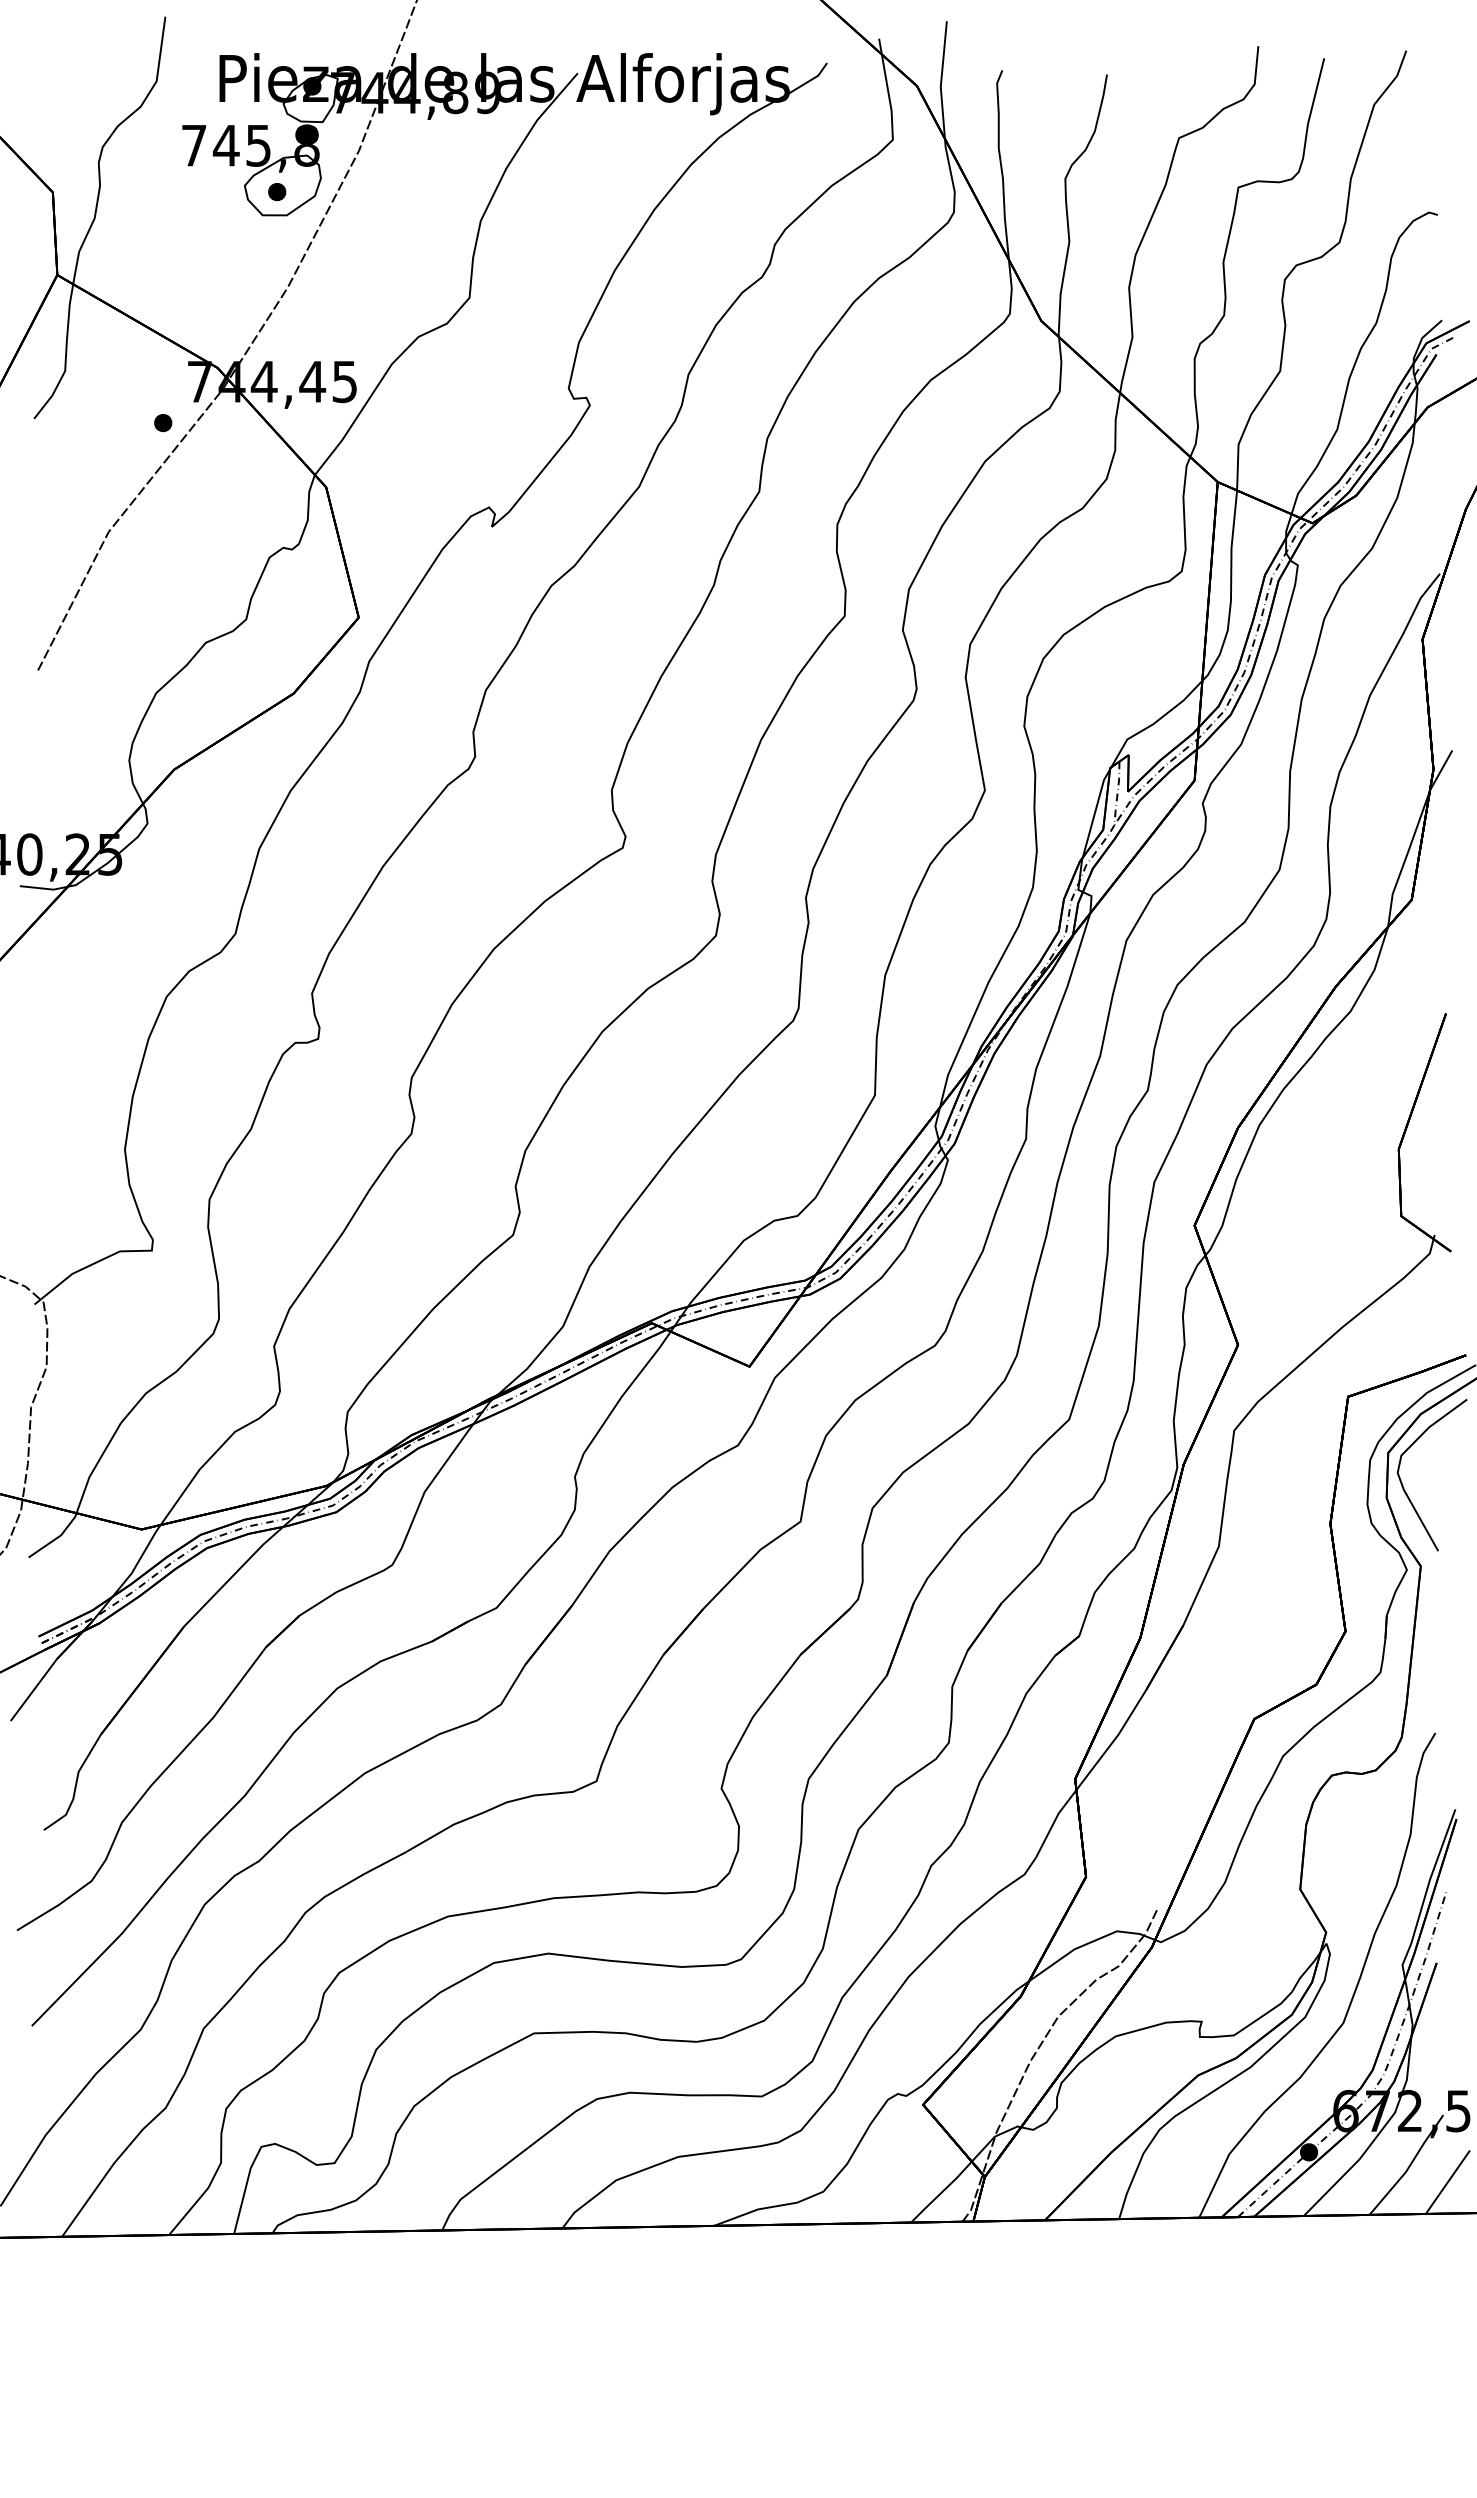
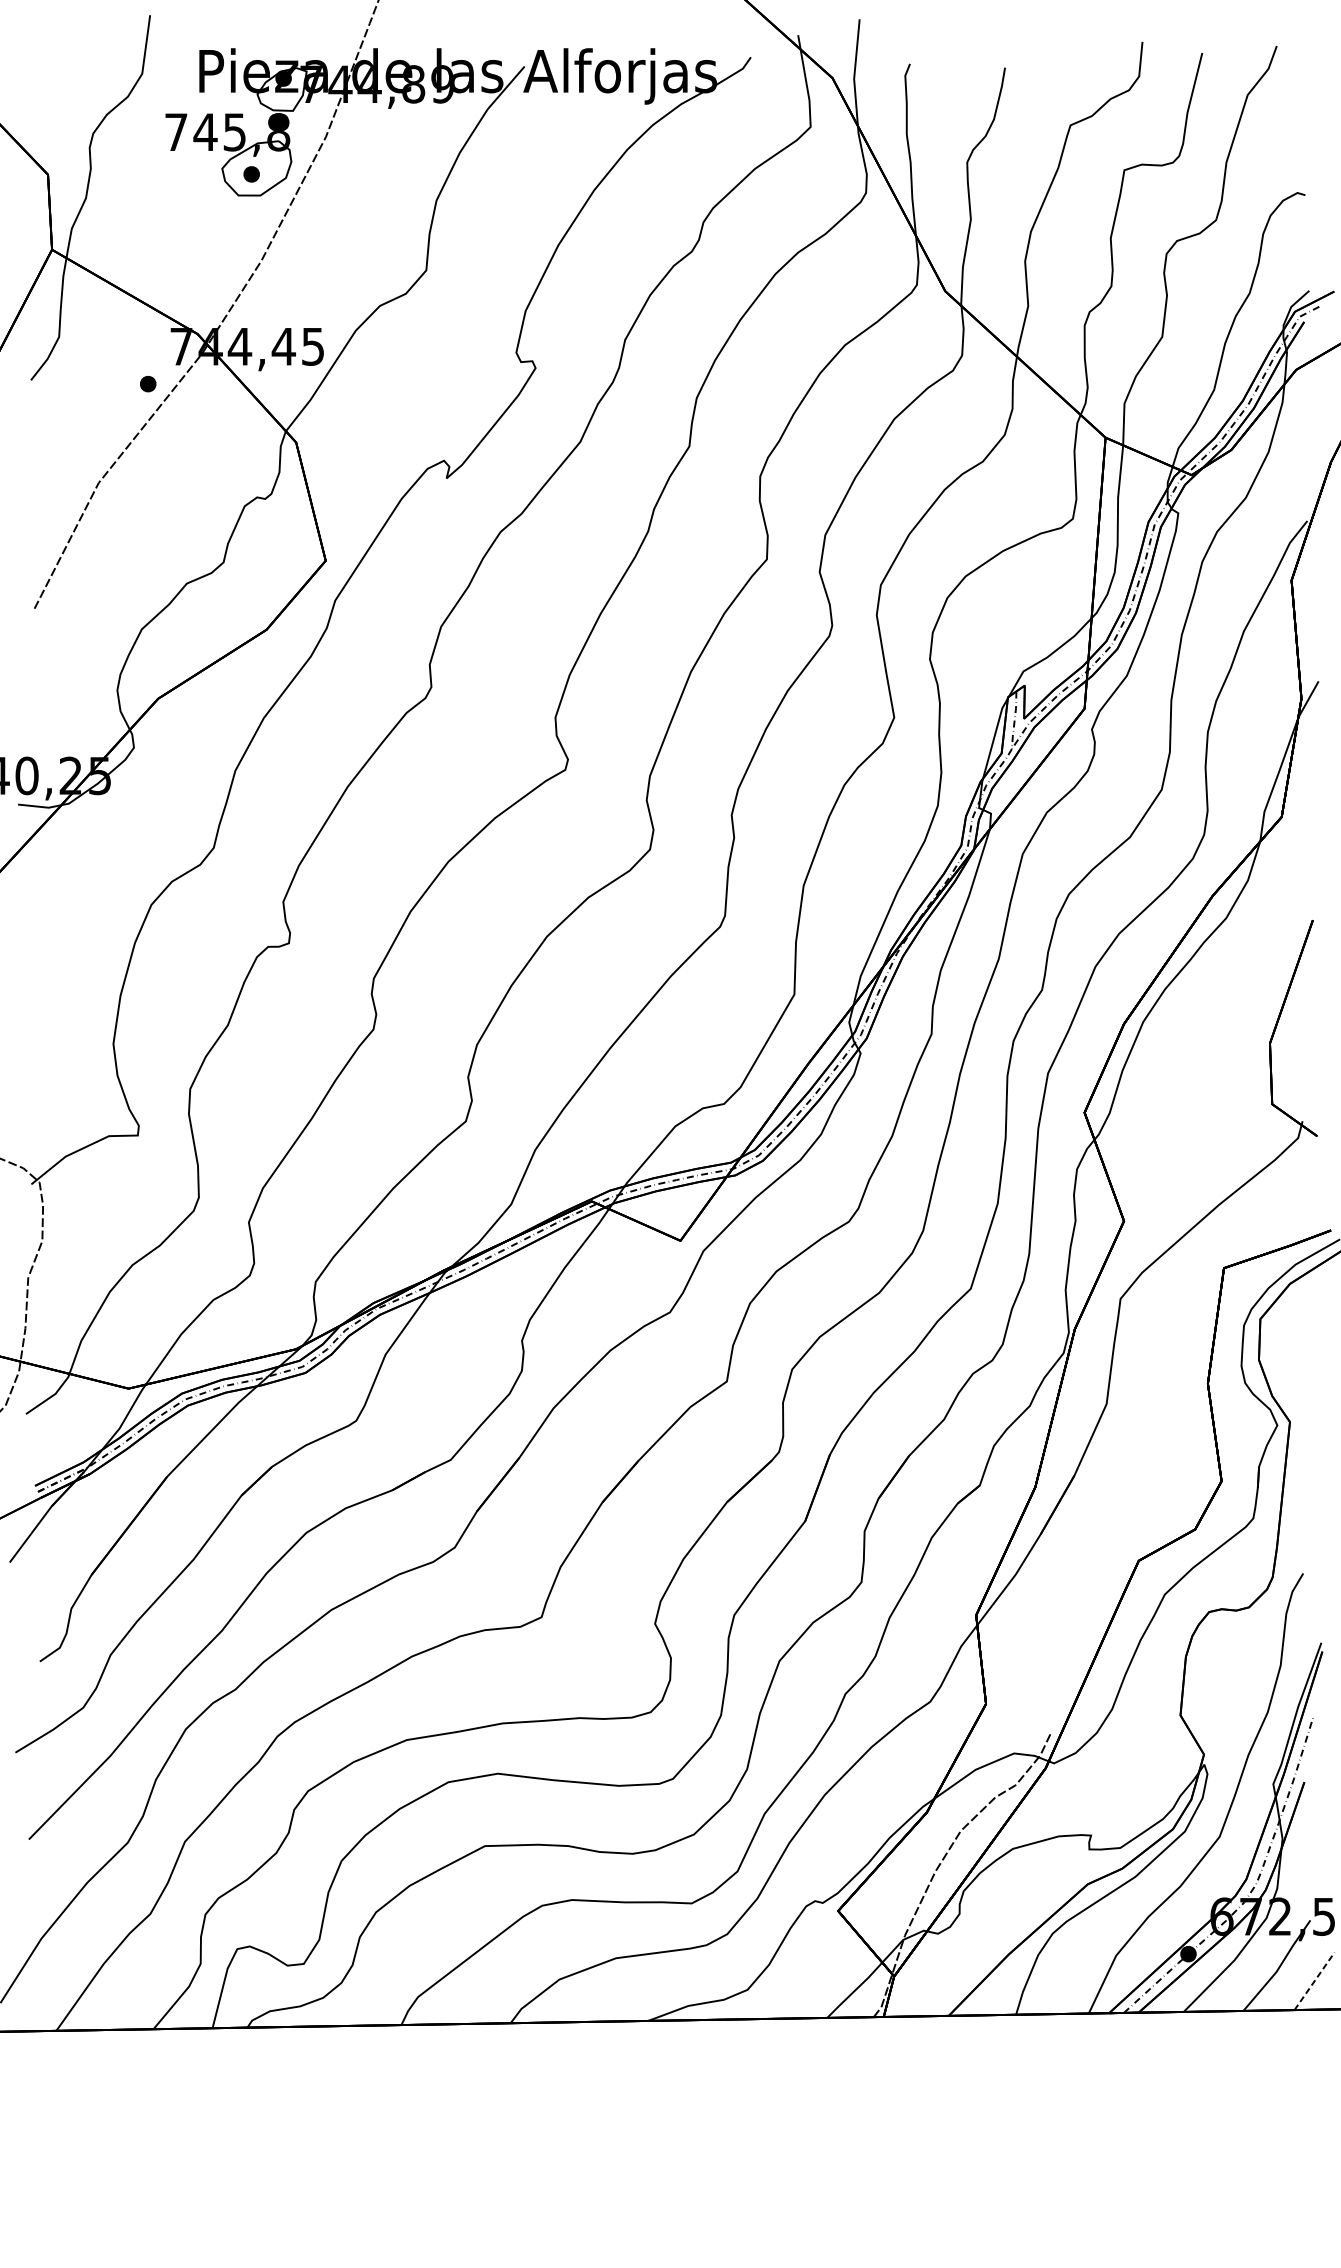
curve: (1403, 1485) -> (1274, 1348), removed
line: (1447, 2182) -> (1314, 1981), solid -> dashed

